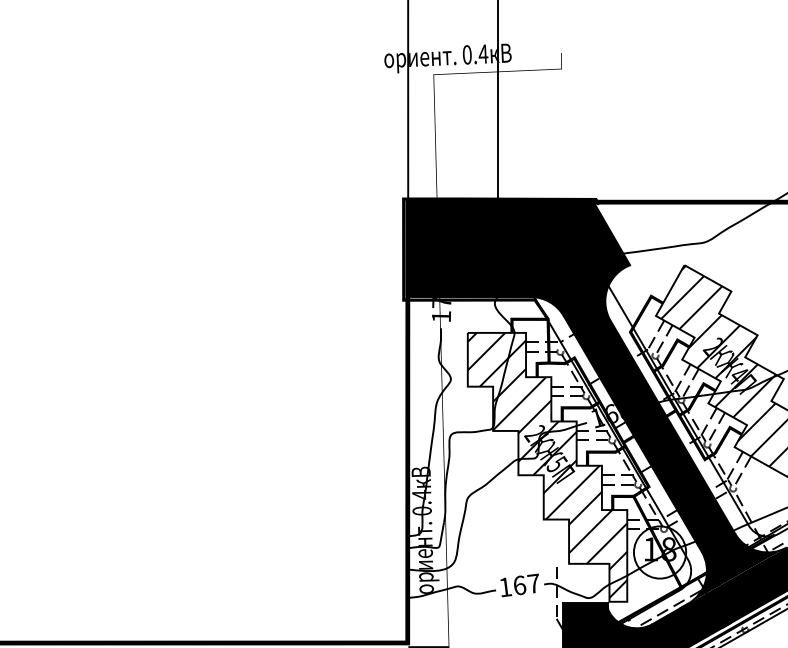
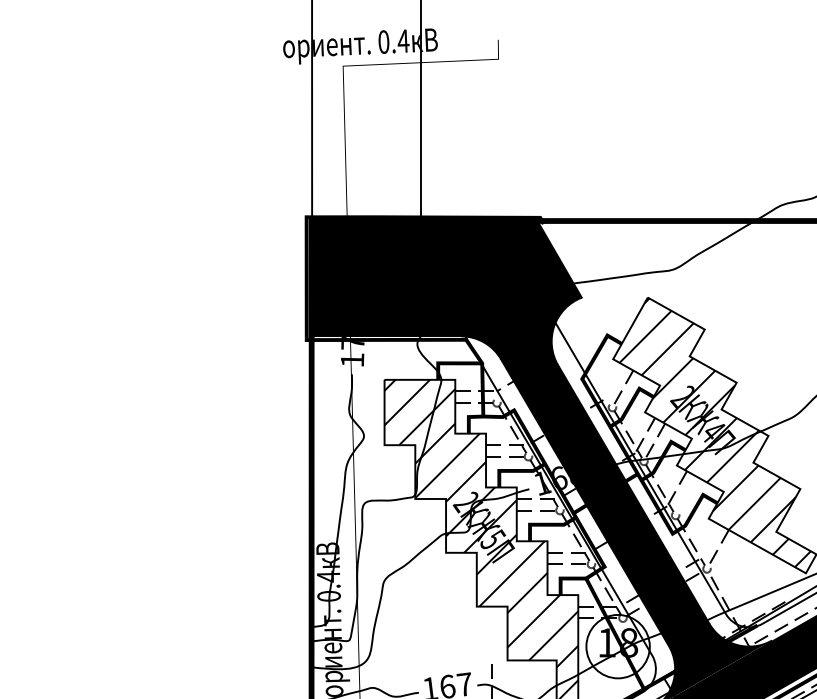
line: (655, 334) -> (612, 381), removed
line: (716, 426) -> (686, 493), removed
line: (734, 465) -> (708, 540), removed

